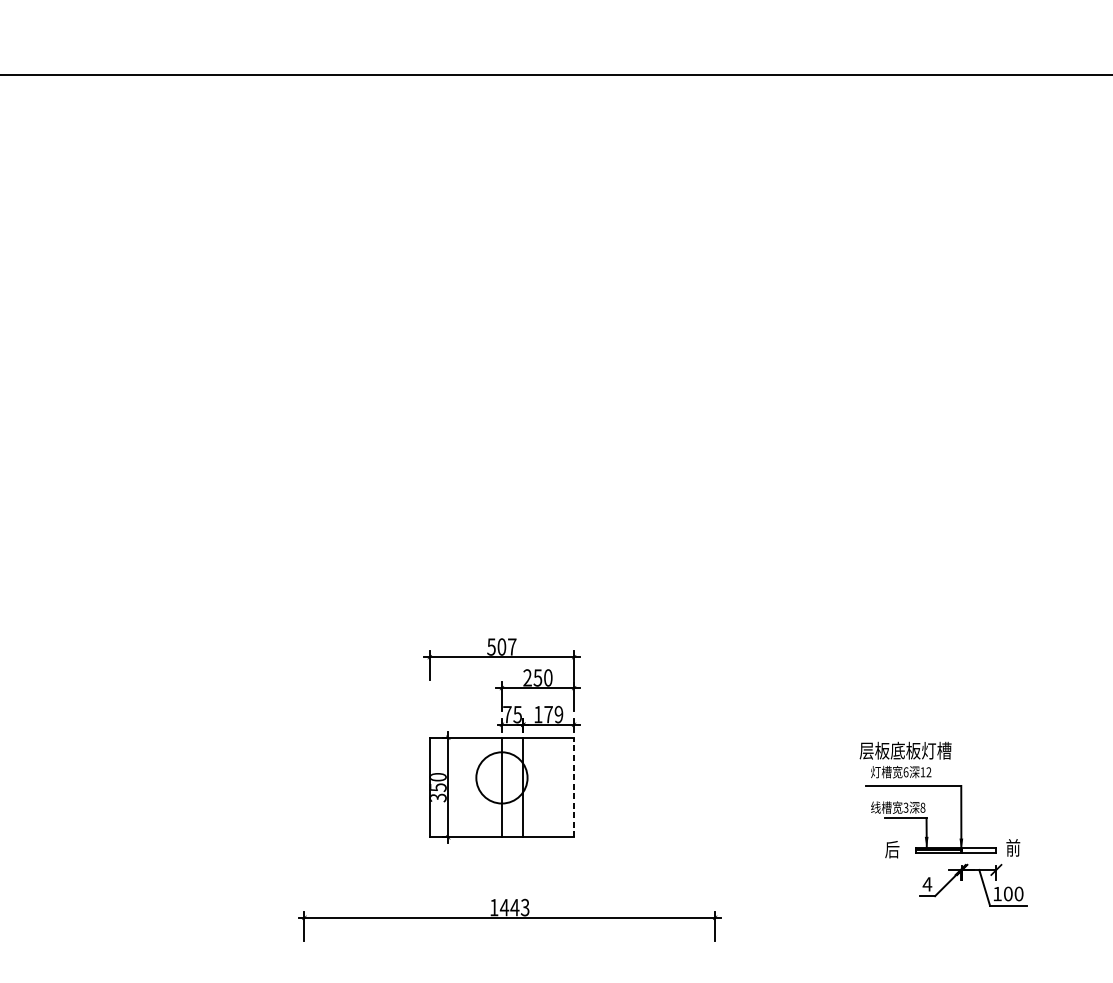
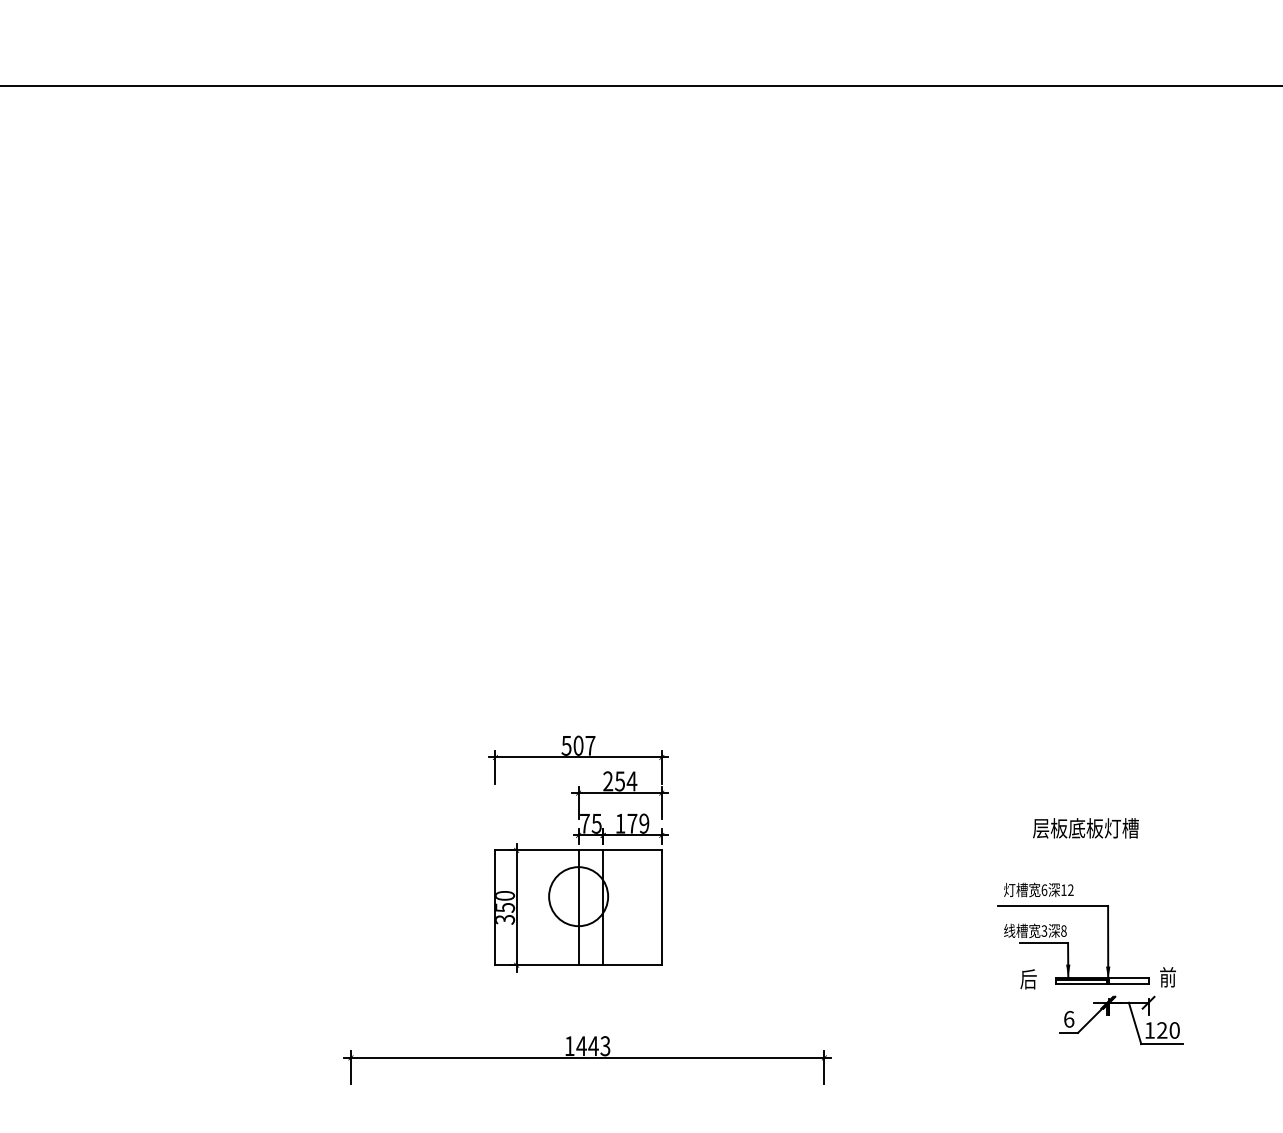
text: (547, 678) -> (631, 781), 250 -> 254
text: (905, 750) -> (1085, 828), moved
line: (573, 787) -> (661, 907), dashed -> solid
text: (926, 884) -> (1068, 1019), 4 -> 6
text: (1008, 894) -> (1162, 1030), 100 -> 120

